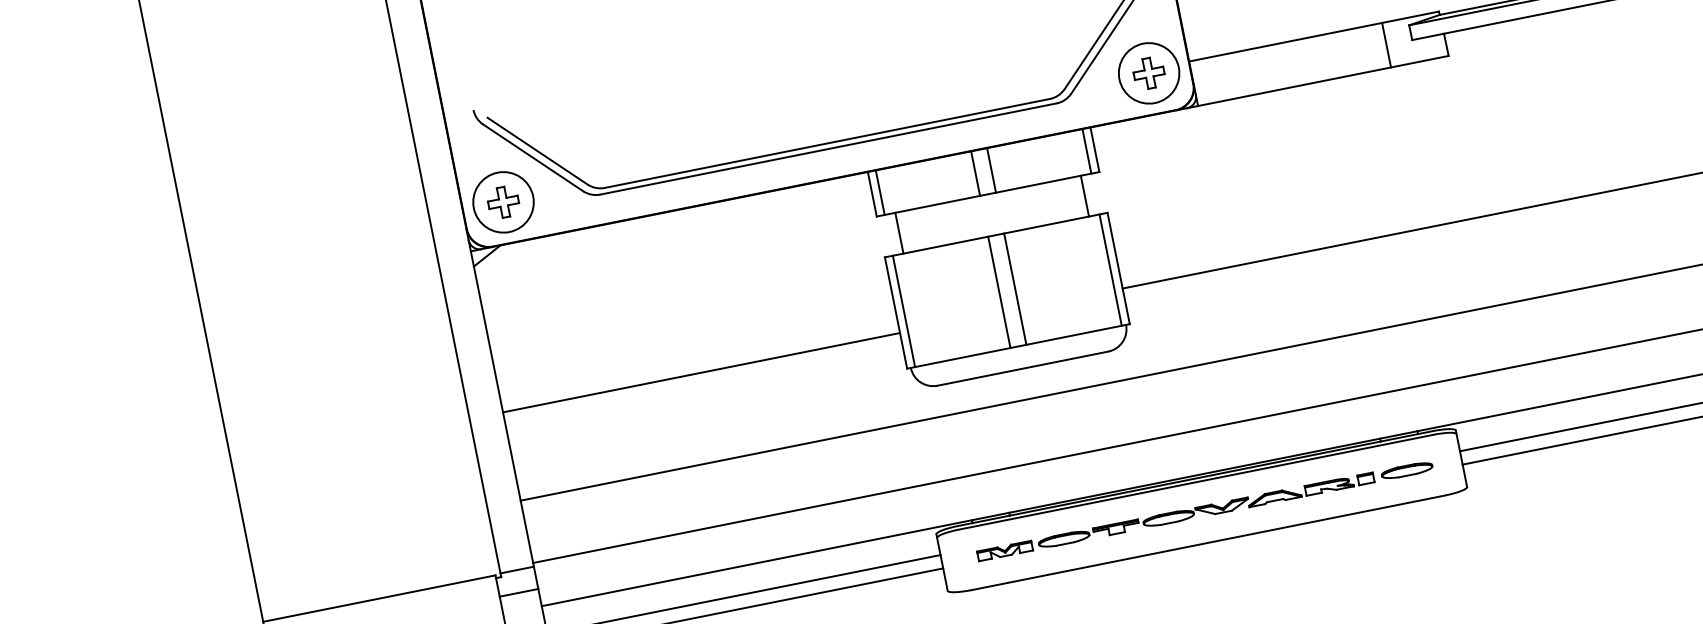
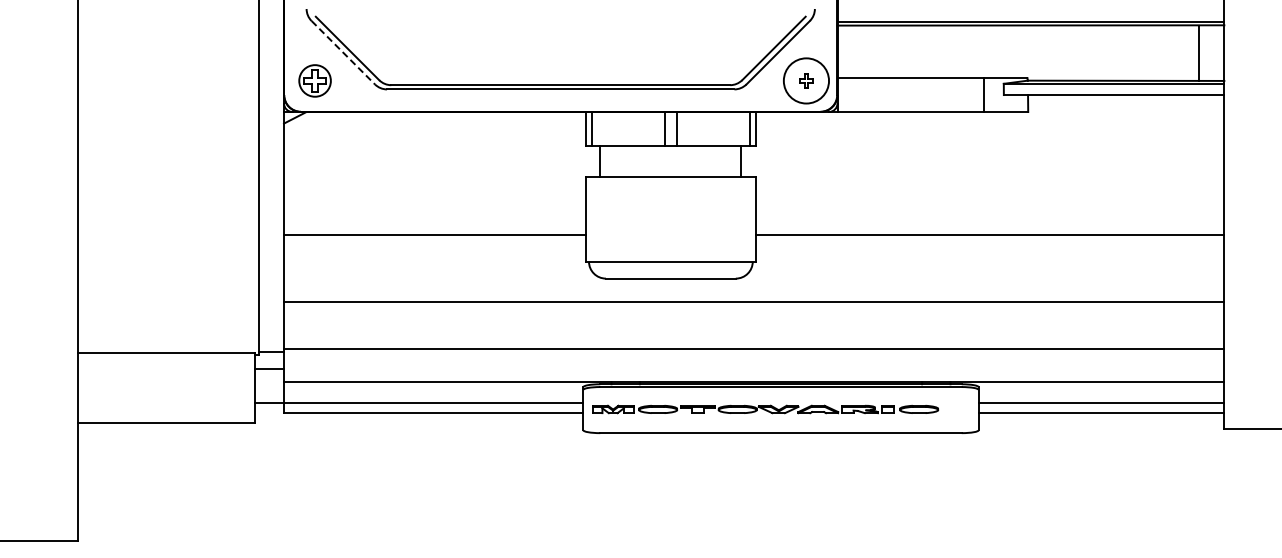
part: (1149, 72) -> (806, 80), size x0.6
line: (533, 157) -> (343, 52), solid -> dashed
circle: (502, 201) -> (314, 80), size x0.7
line: (1110, 269) -> (749, 218), removed
line: (1014, 288) -> (676, 218), removed
line: (998, 291) -> (664, 218), removed
line: (904, 310) -> (592, 218), removed
part: (1205, 511) -> (765, 409), moved

